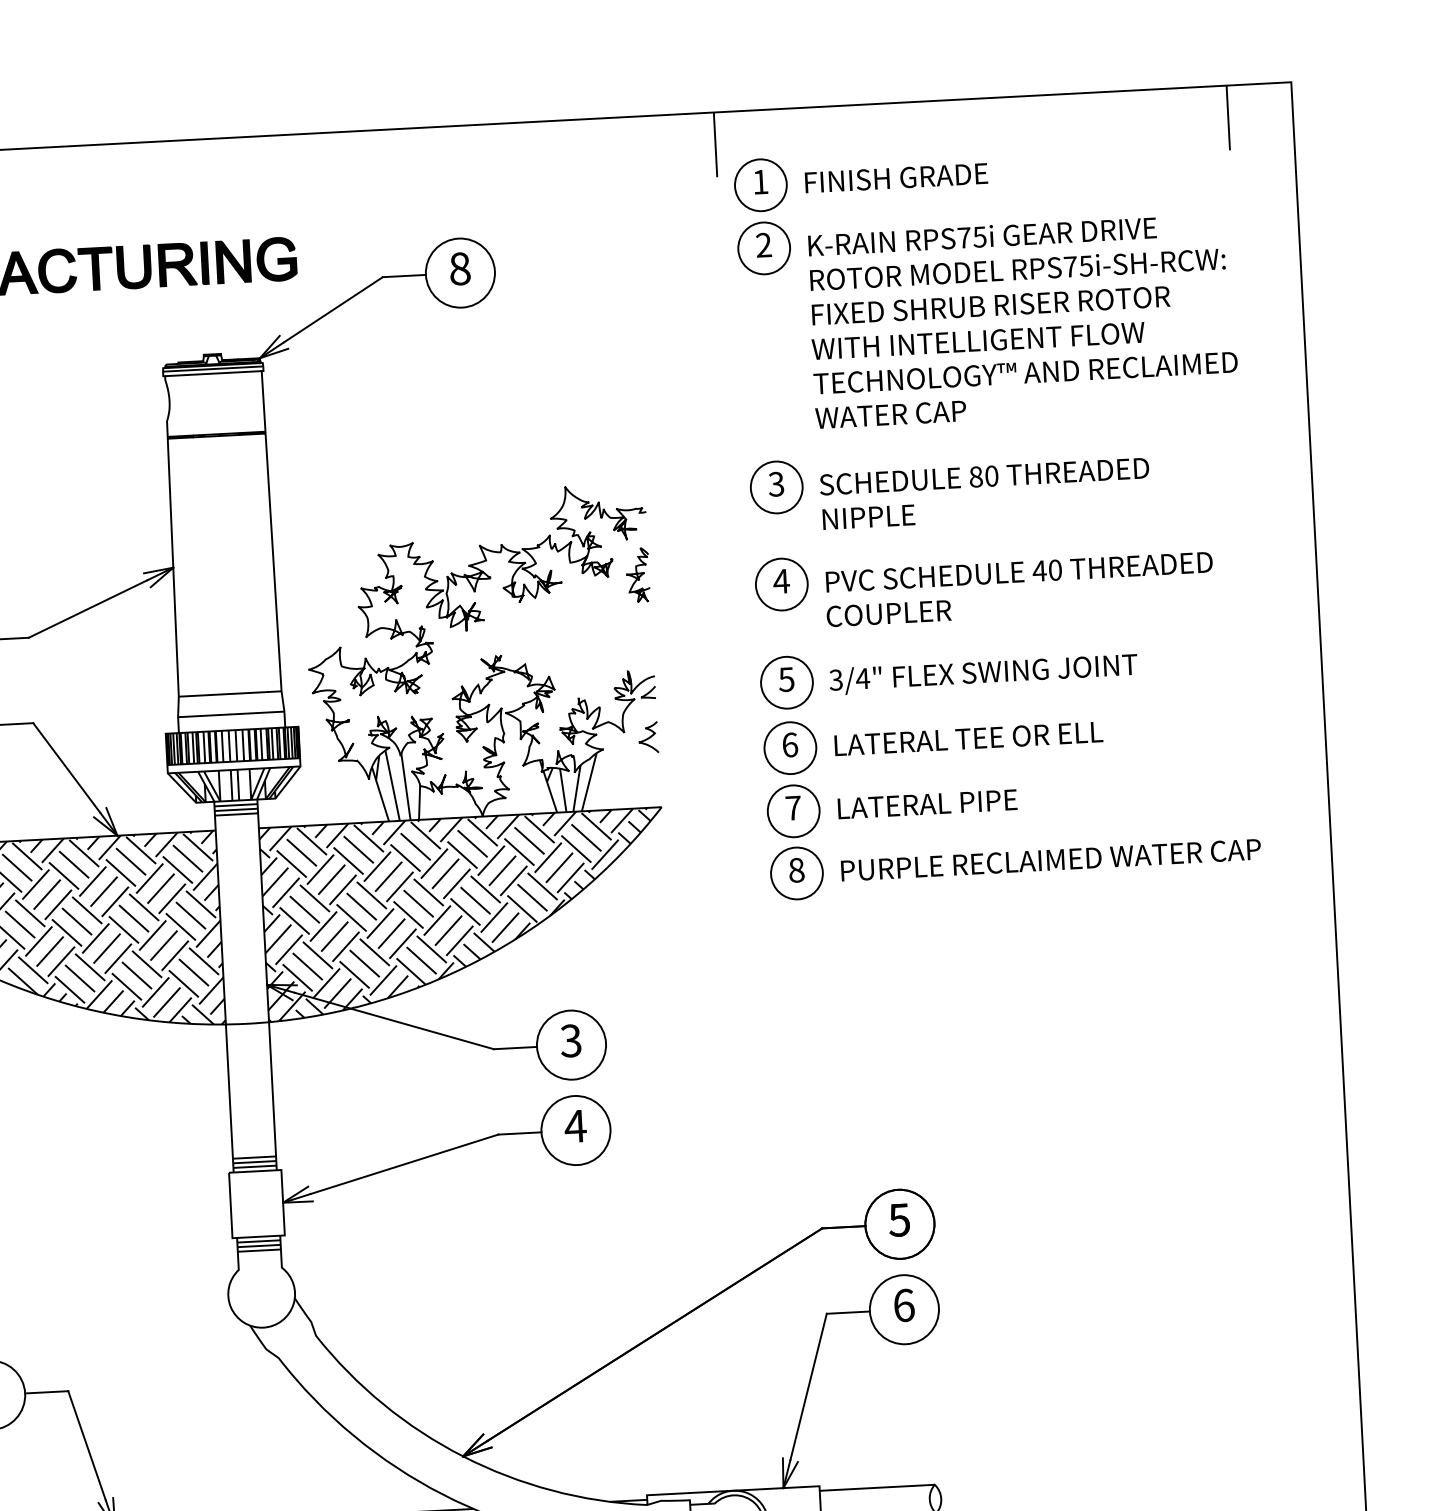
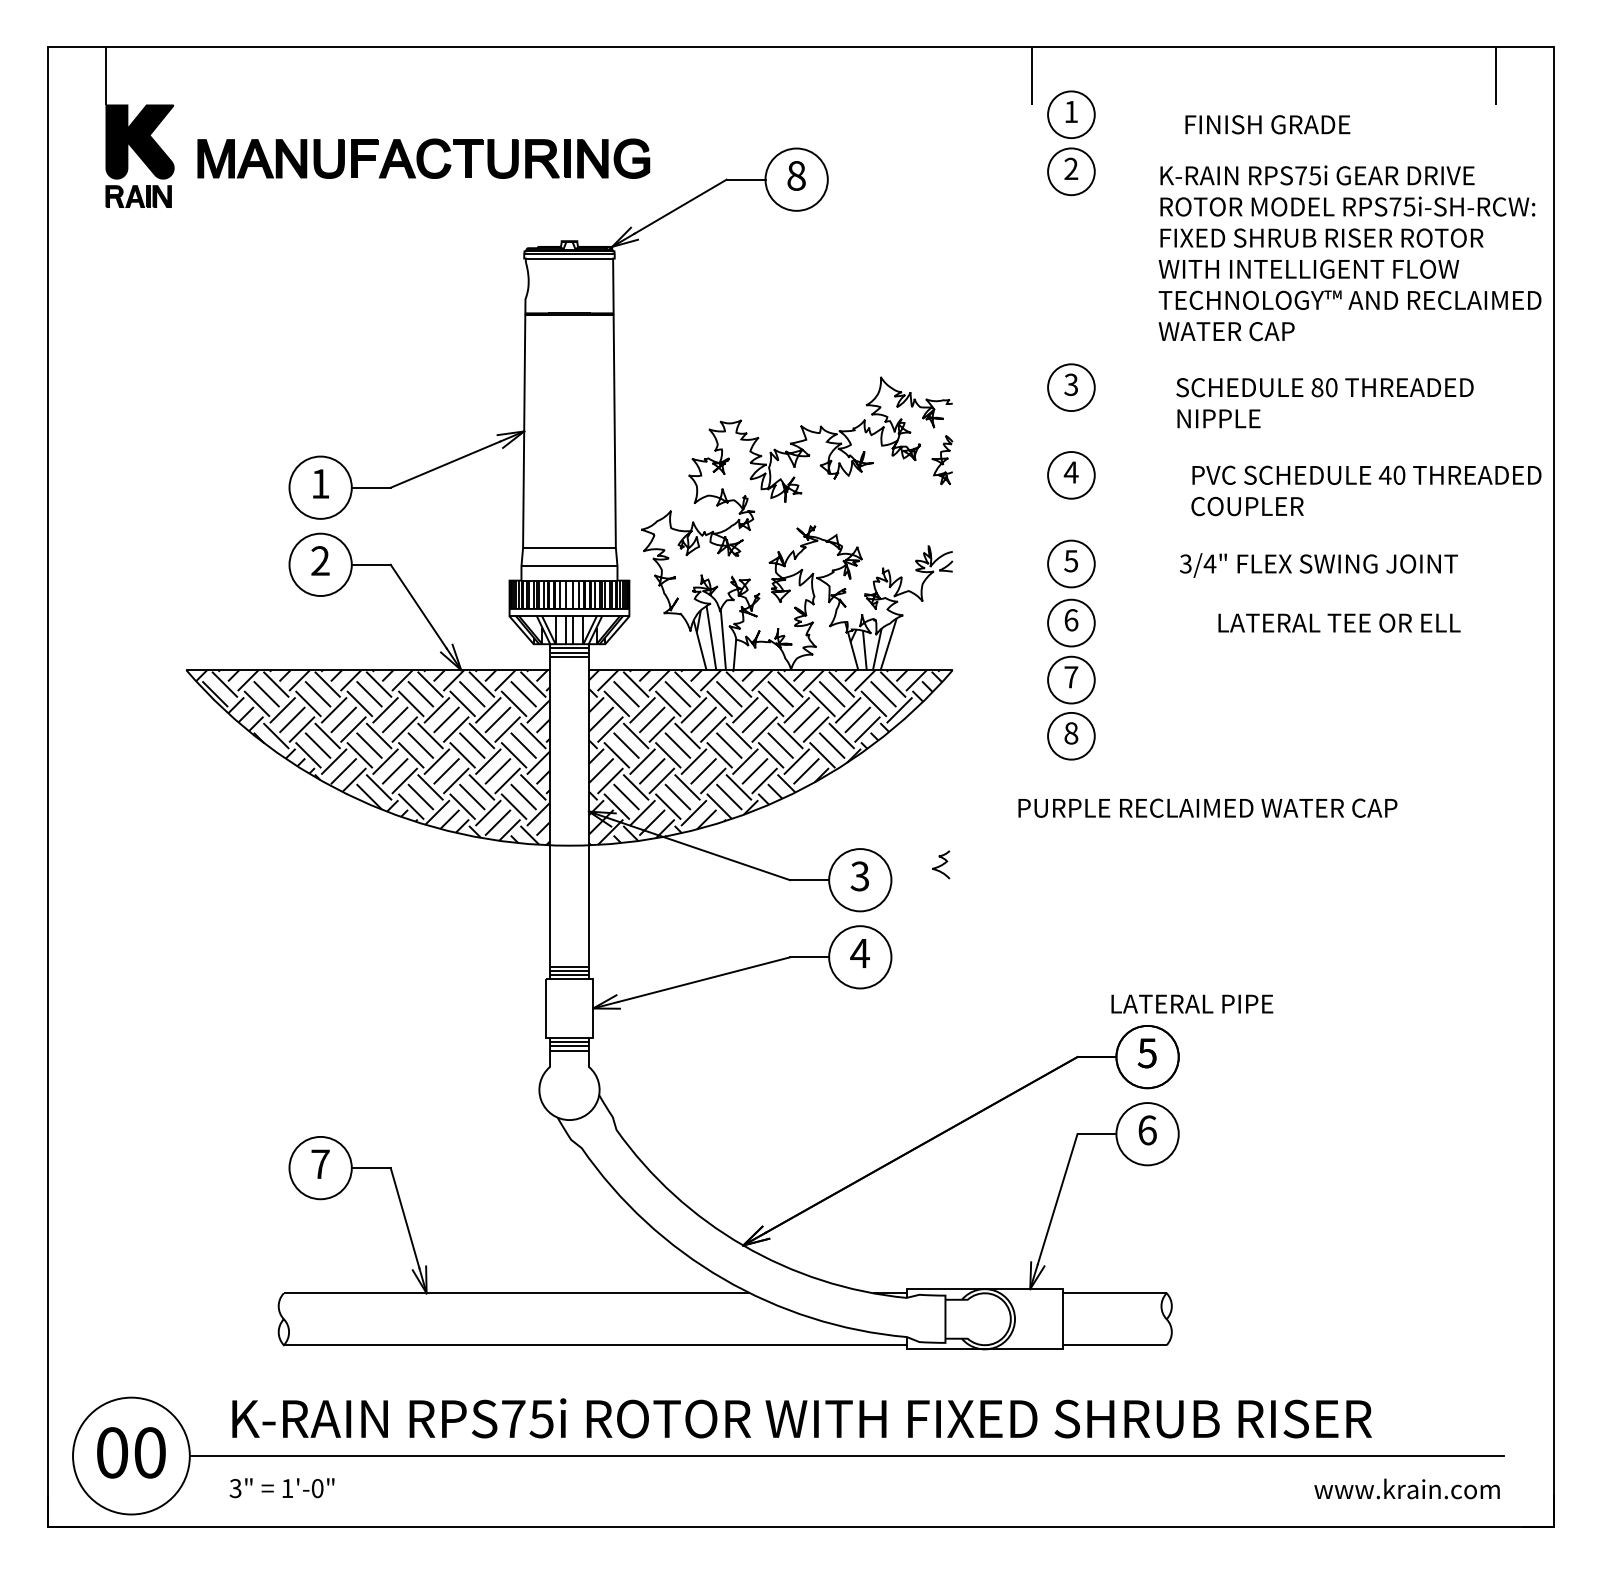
text: (896, 177) -> (1267, 124), moved
text: (1022, 321) -> (1349, 253), moved
text: (984, 494) -> (1324, 403), moved
text: (1019, 588) -> (1366, 490), moved
text: (983, 674) -> (1318, 565), moved
curve: (648, 737) -> (941, 864), moved
text: (968, 738) -> (1339, 622), moved
text: (927, 803) -> (1192, 1003), moved
text: (1050, 859) -> (1207, 807), moved

